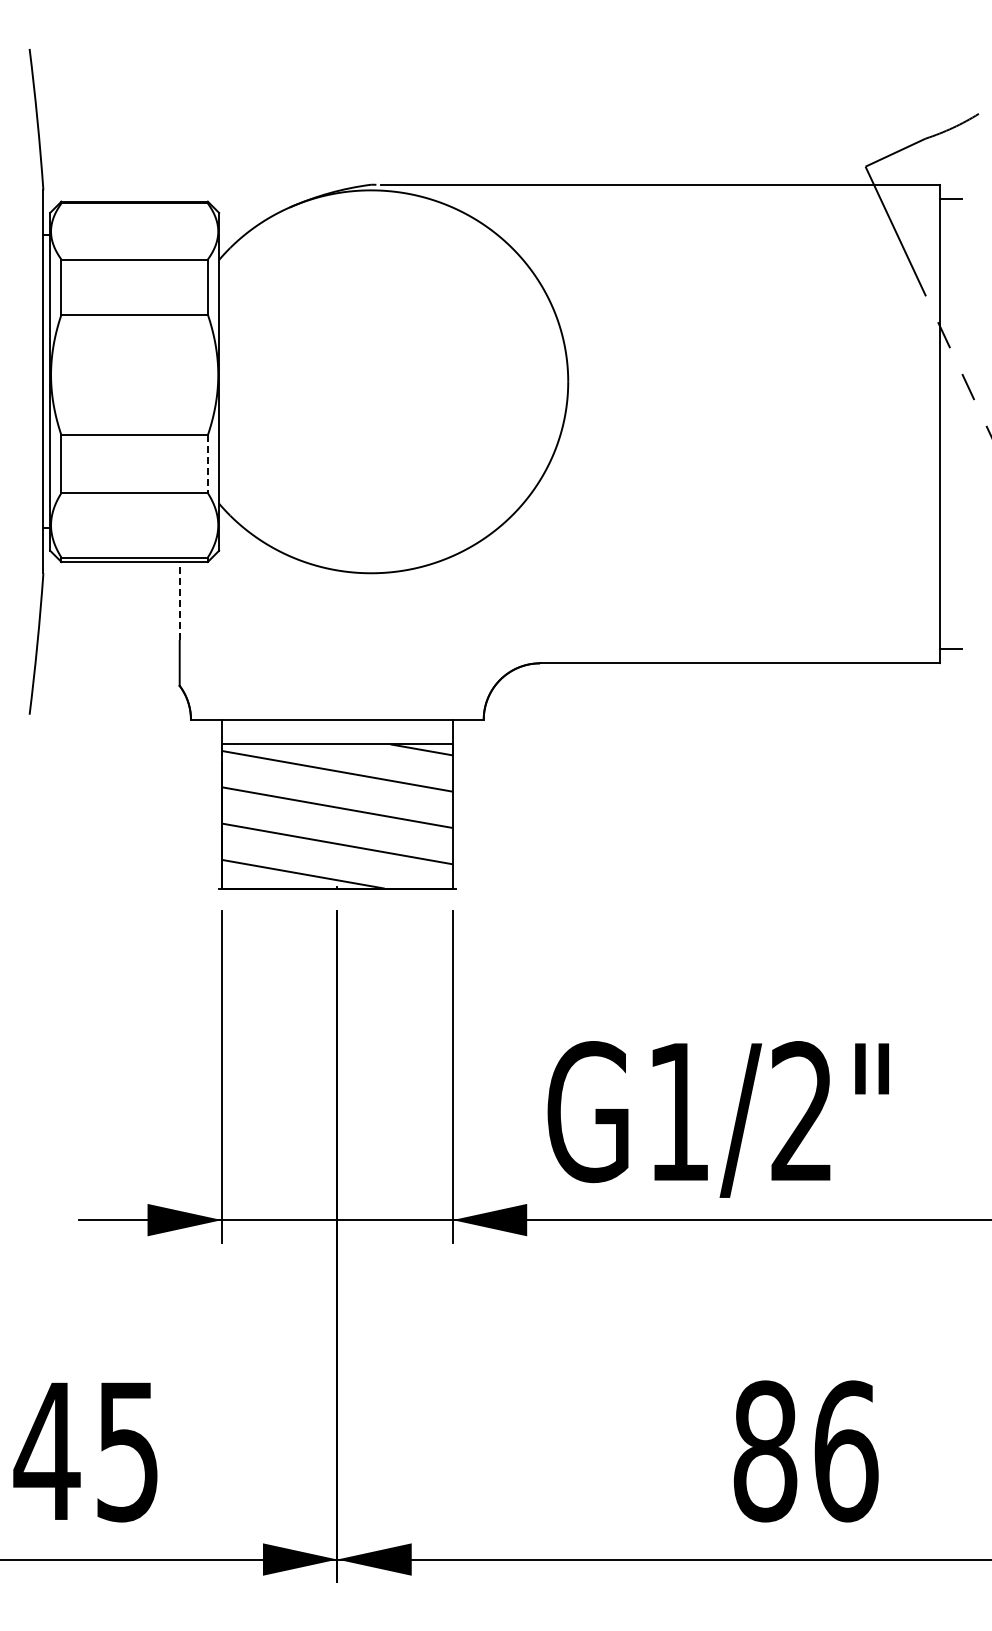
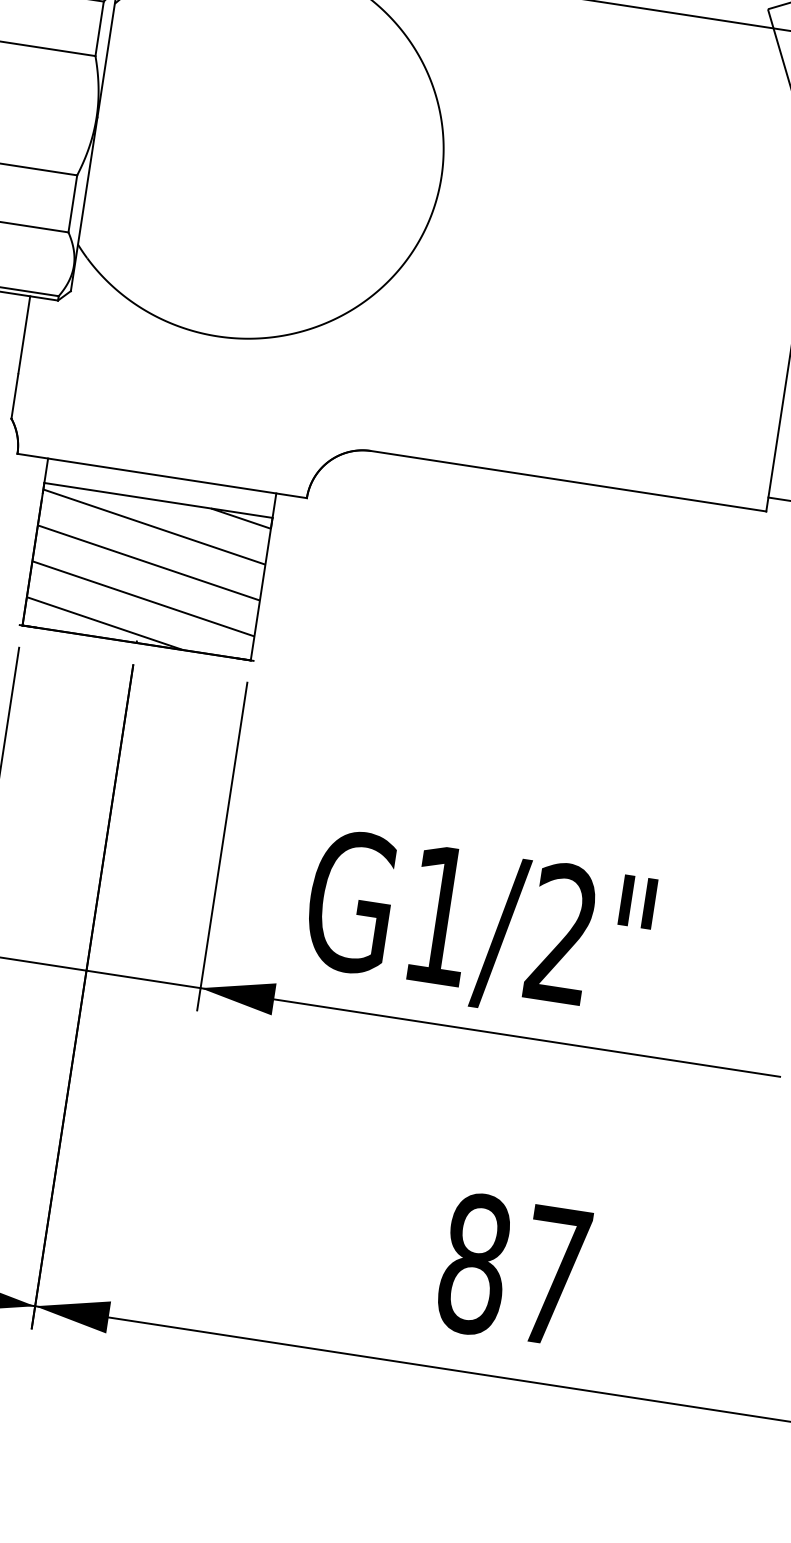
line: (207, 464) -> (72, 204), dashed -> solid
line: (179, 600) -> (24, 334), dashed -> solid
text: (846, 1451) -> (554, 1276), 86 -> 87

